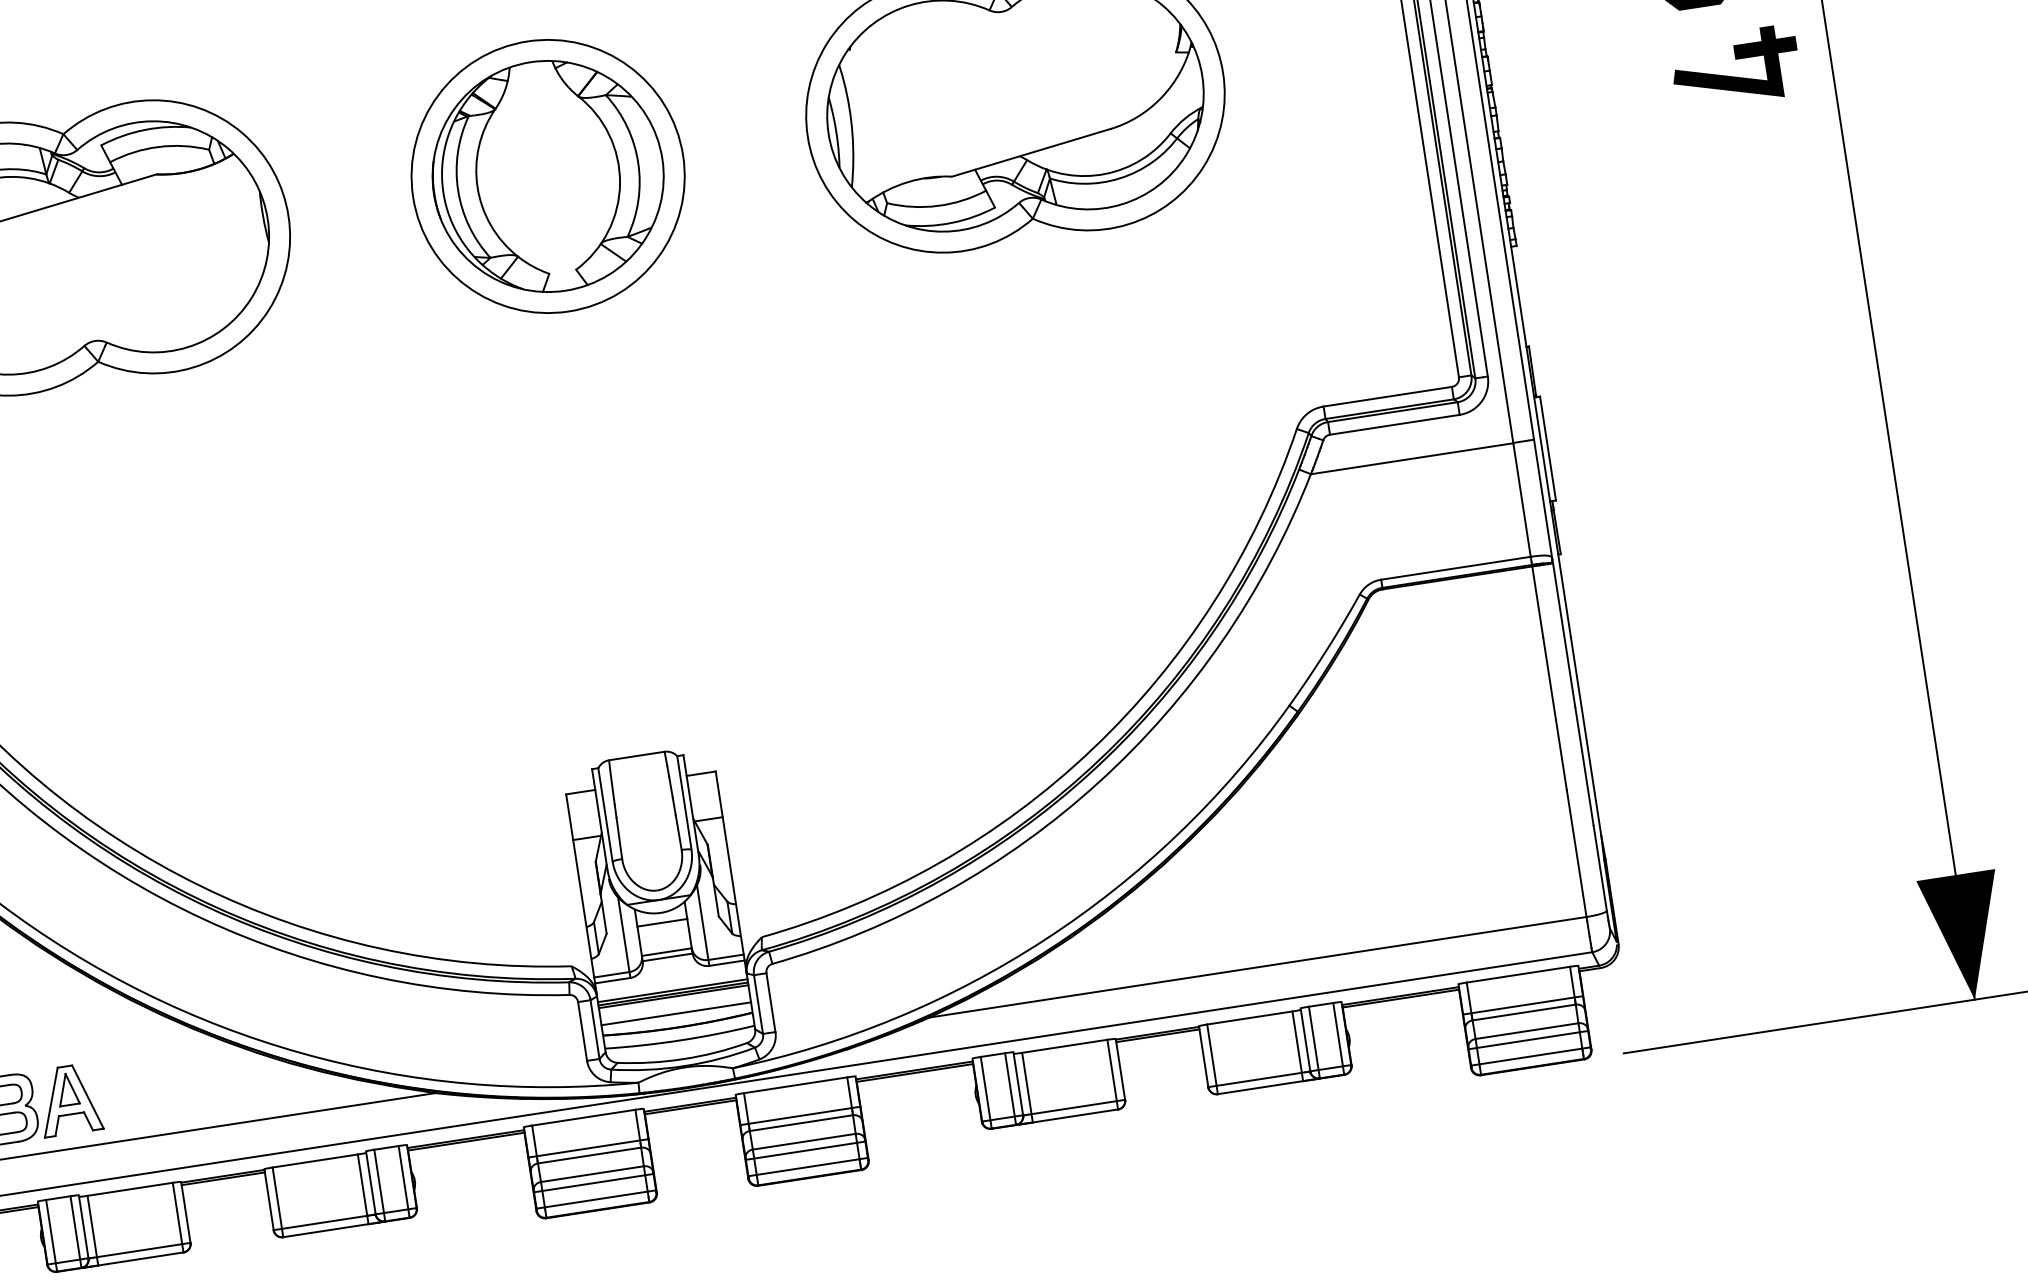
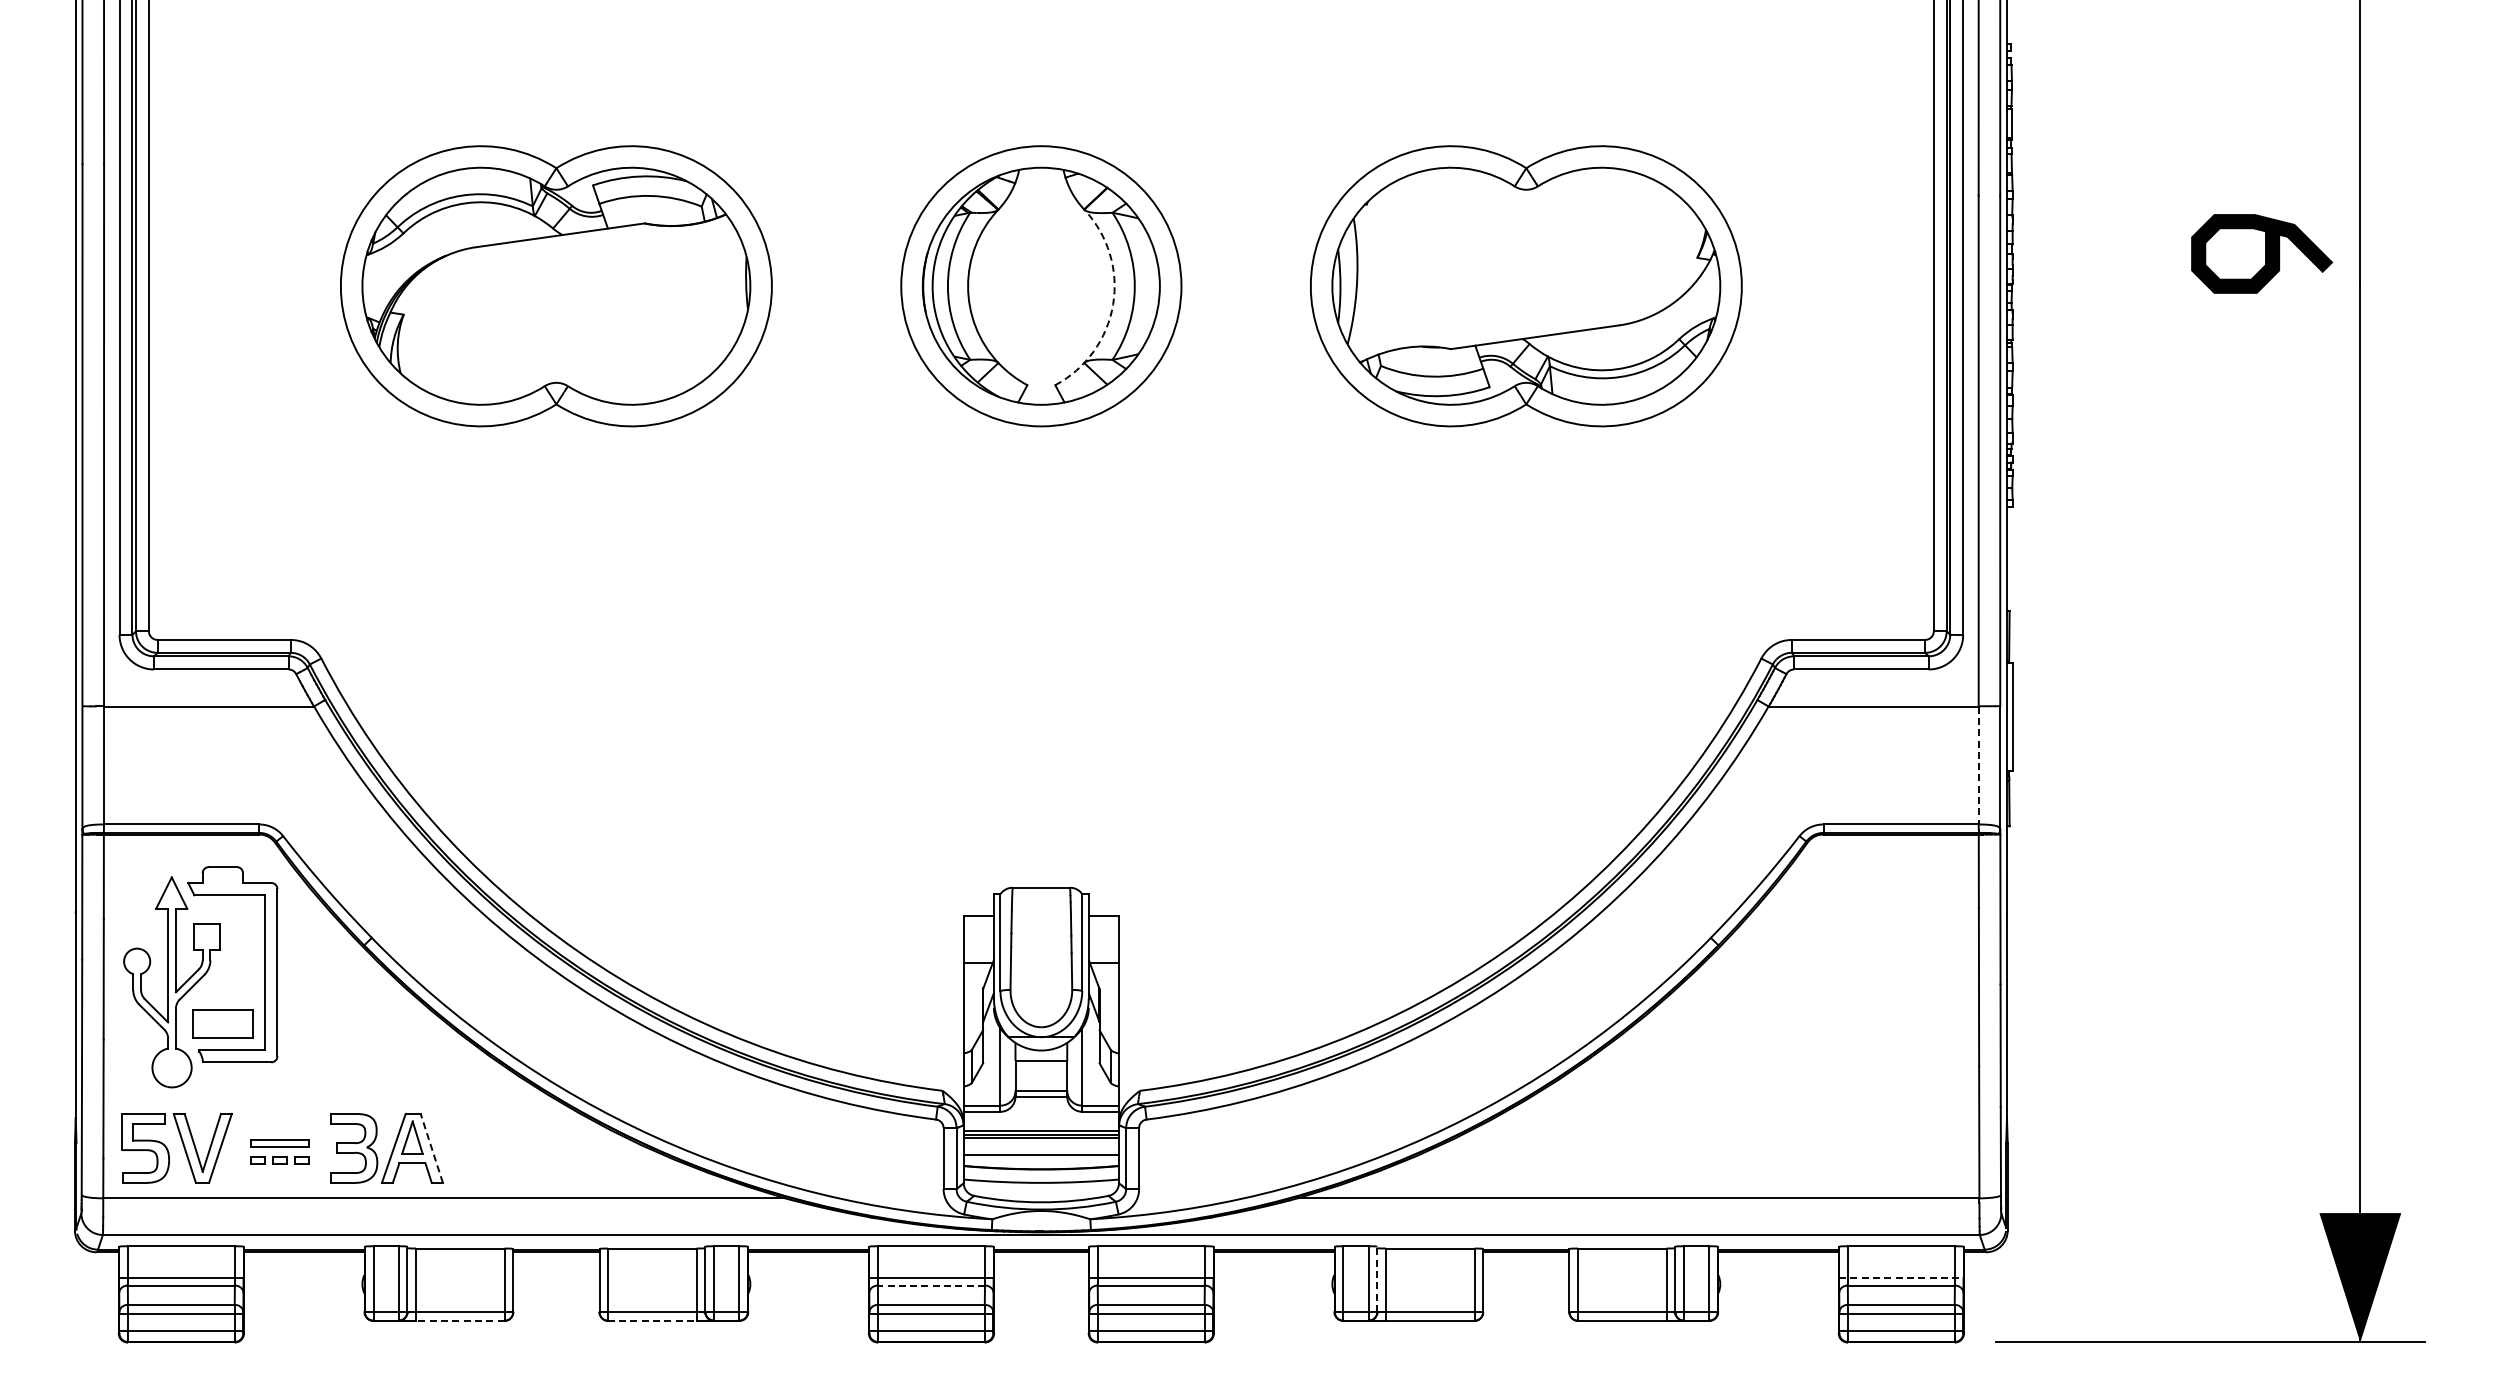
part: (1733, 76) -> (2258, 368), removed
arc: (620, 183) -> (1113, 304), solid -> dashed
line: (1521, 500) -> (1978, 765), solid -> dashed
line: (1523, 1005) -> (1901, 1278), solid -> dashed
line: (1018, 1083) -> (1377, 1279), solid -> dashed
line: (87, 1096) -> (431, 1147), solid -> dashed
line: (589, 1155) -> (931, 1285), solid -> dashed
line: (329, 1229) -> (656, 1320), solid -> dashed
line: (137, 1259) -> (456, 1320), solid -> dashed

